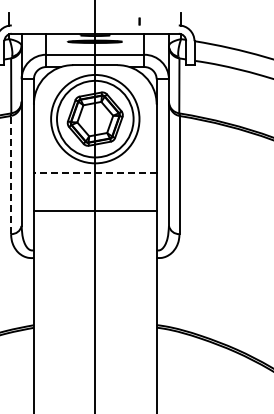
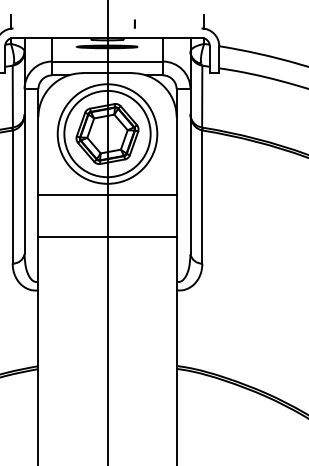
part: (139, 21) -> (134, 24), moved
line: (94, 173) -> (106, 195), dashed -> solid
line: (11, 174) -> (13, 196), dashed -> solid

